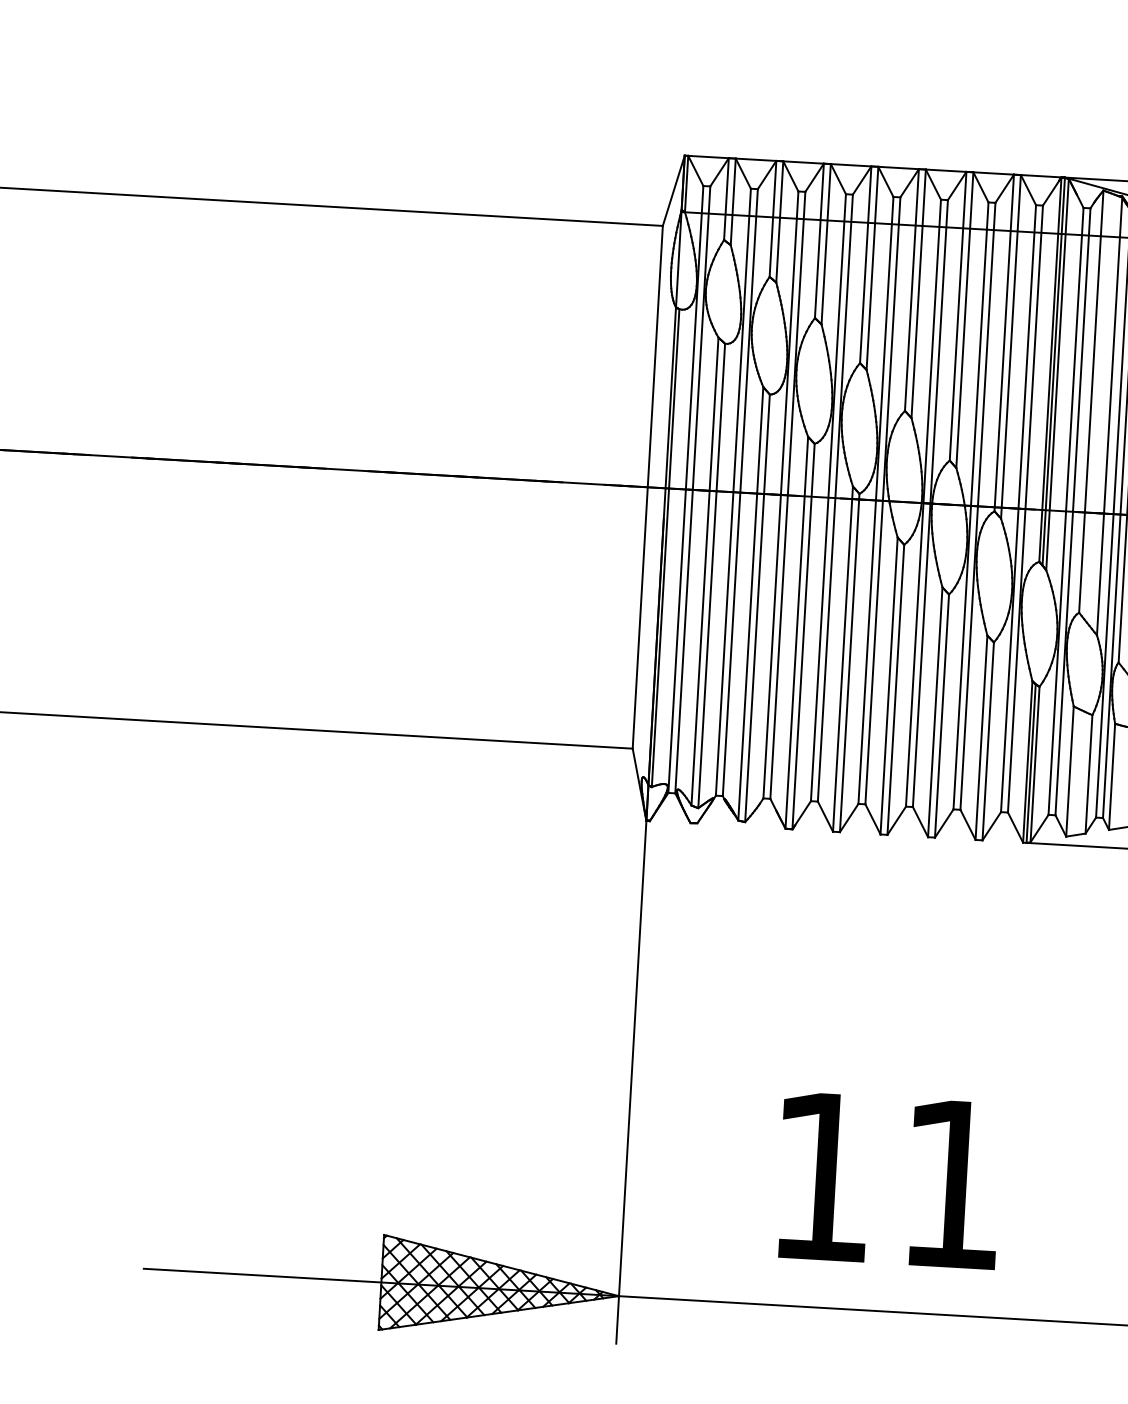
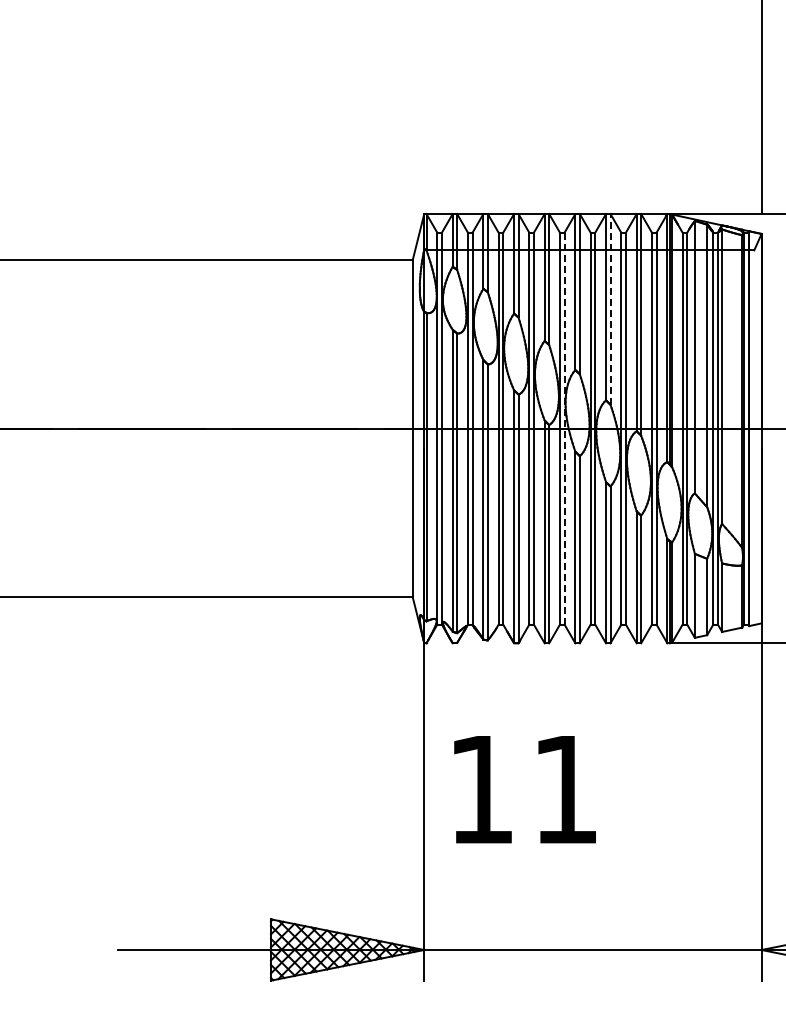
line: (964, 318) -> (610, 308), solid -> dashed
line: (882, 500) -> (564, 428), solid -> dashed
text: (888, 1180) -> (524, 789), moved

